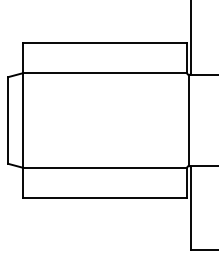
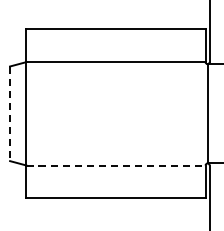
line: (8, 120) -> (10, 113), solid -> dashed
line: (105, 167) -> (116, 165), solid -> dashed

